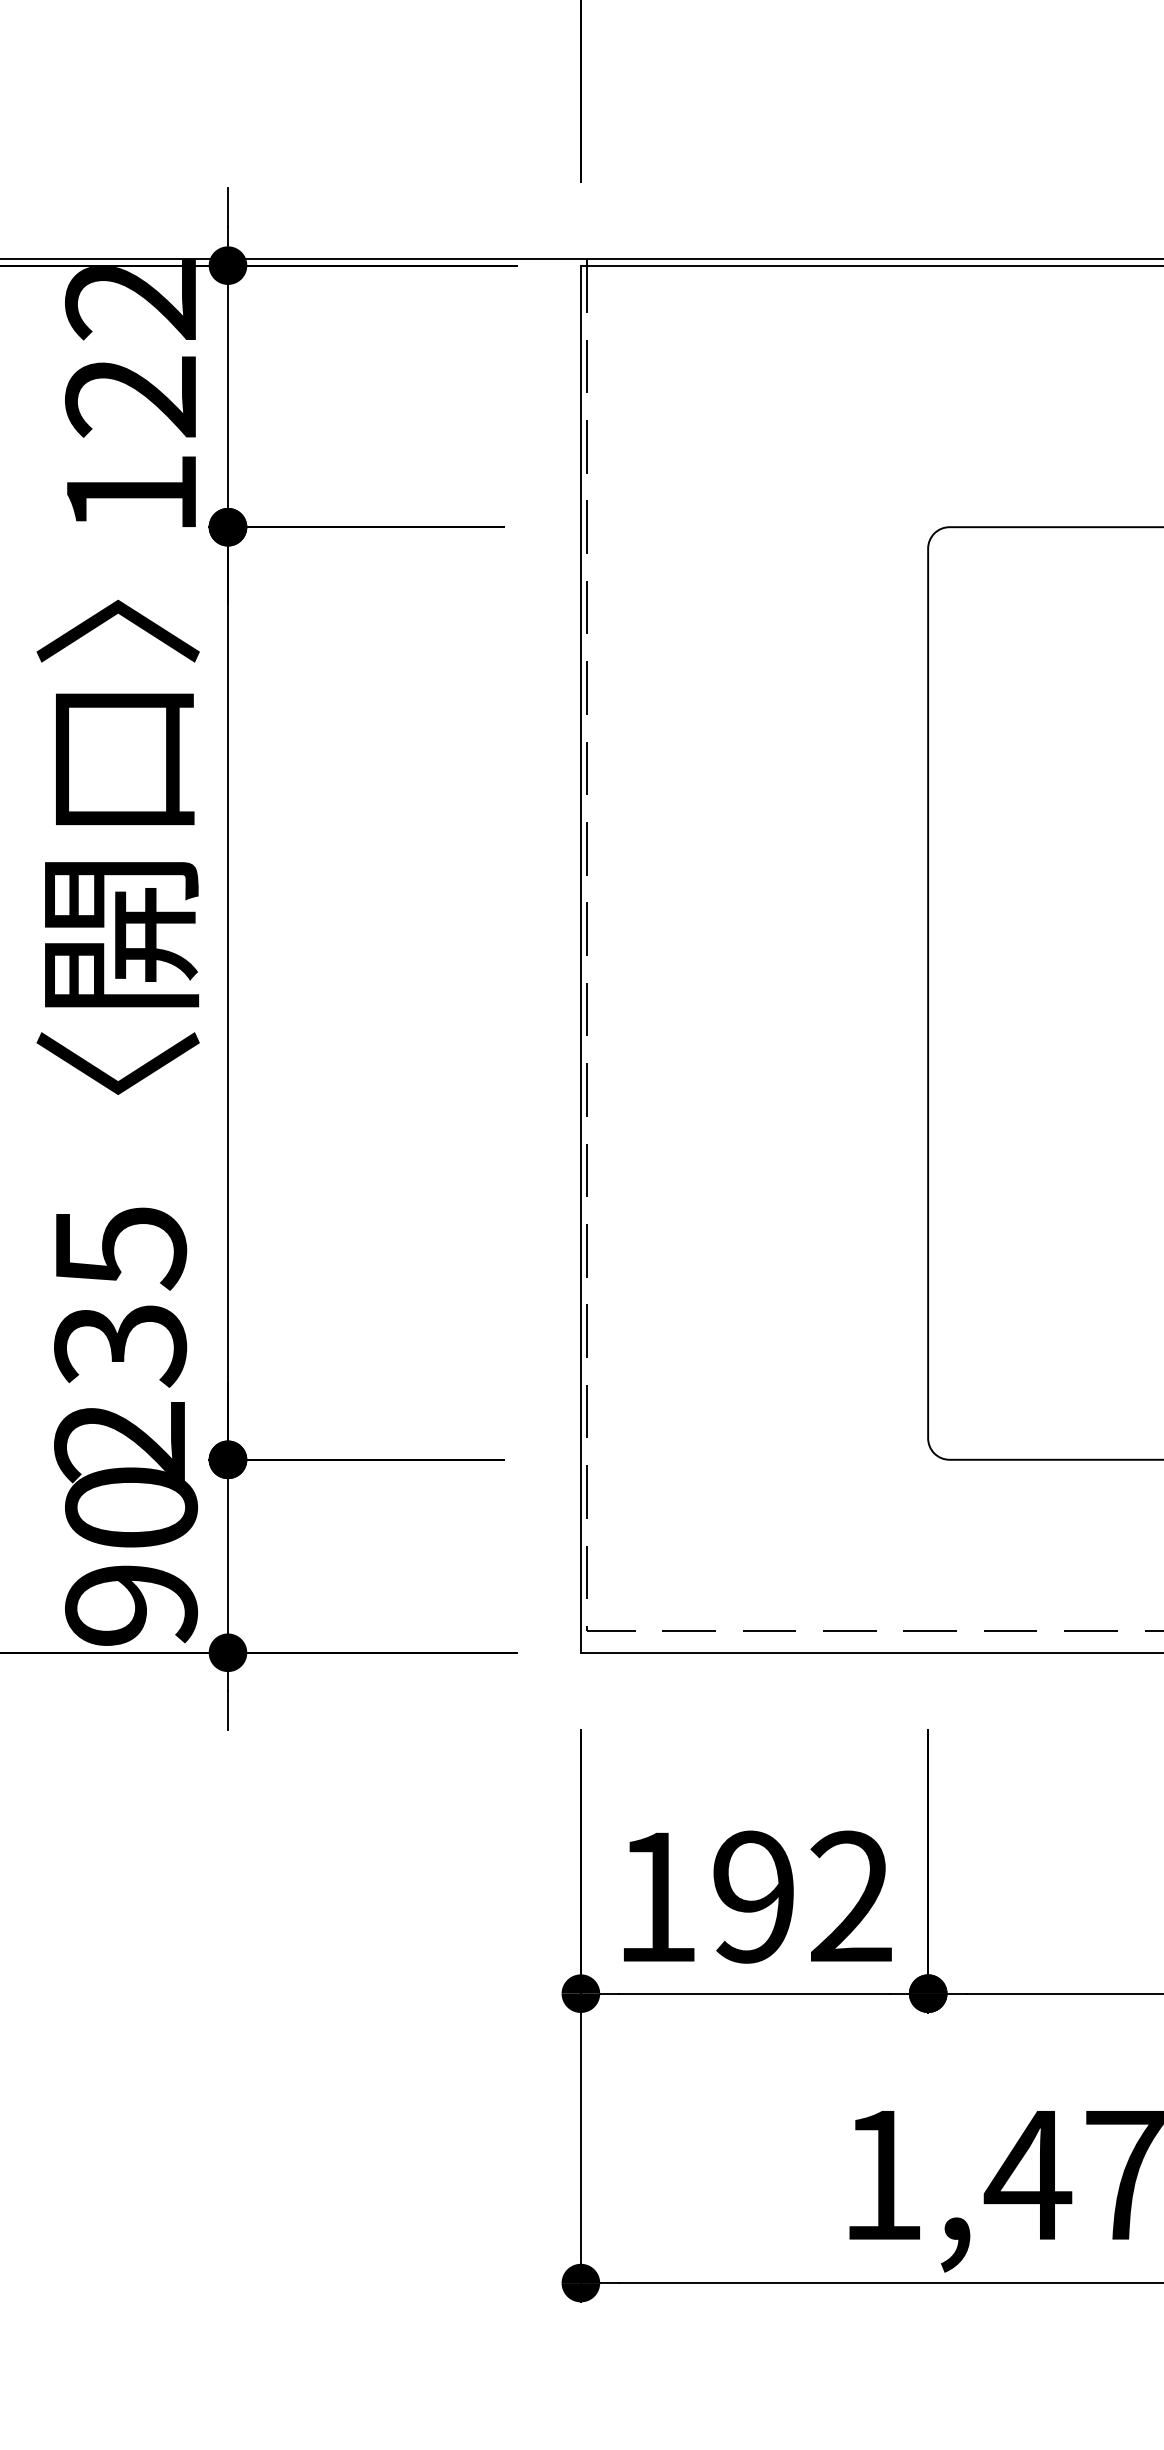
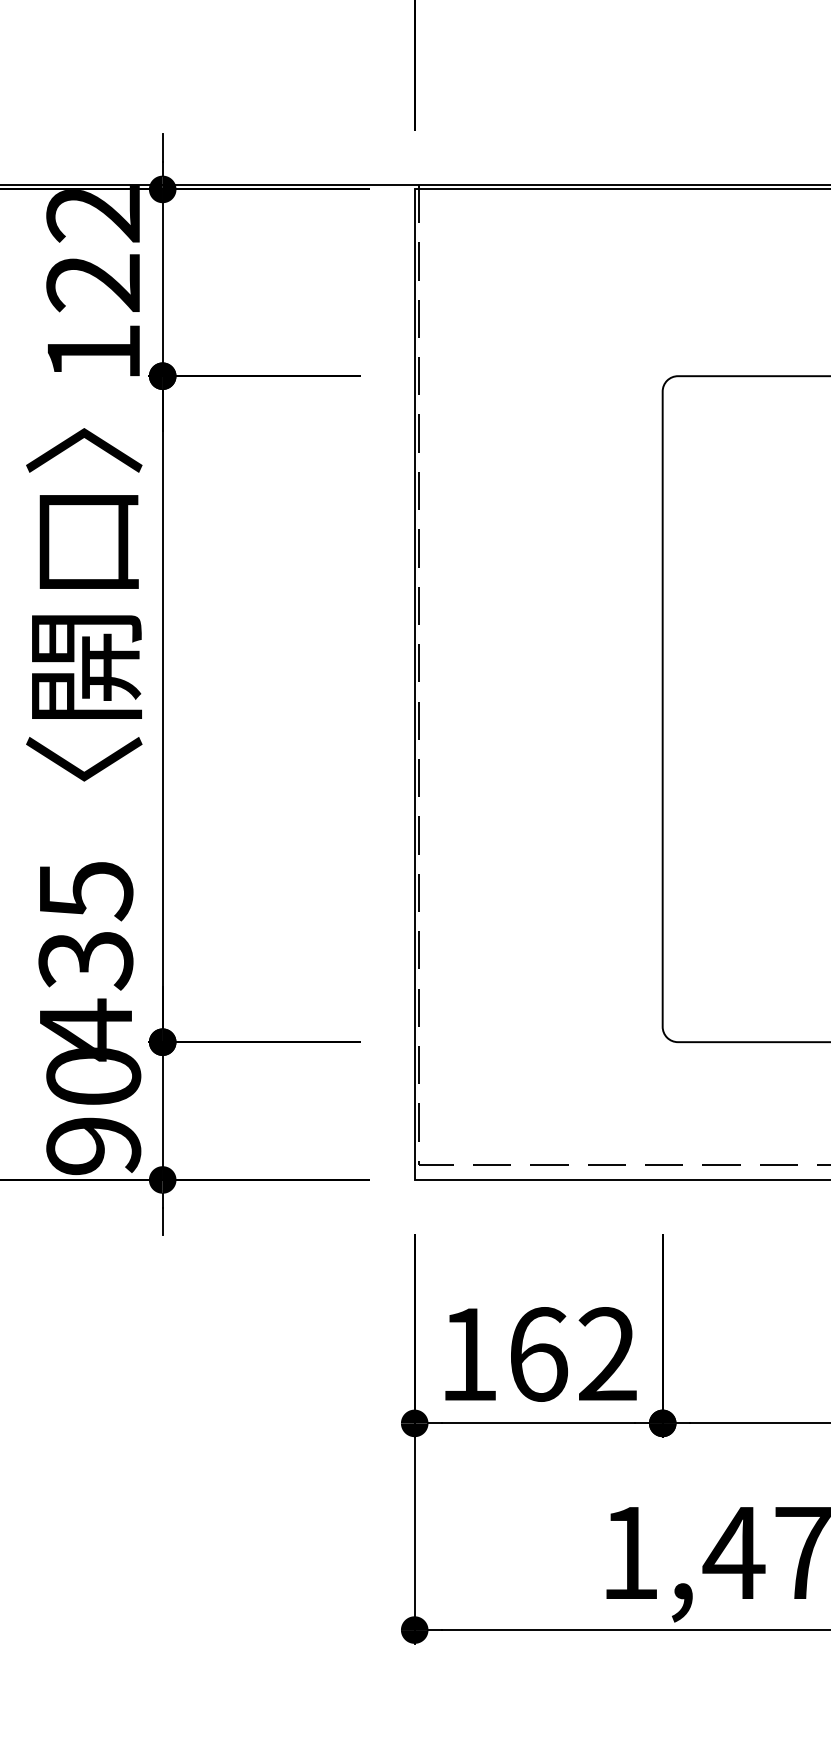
text: (119, 1442) -> (85, 1029), 235 -> 435
text: (754, 1896) -> (538, 1354), 192 -> 162

